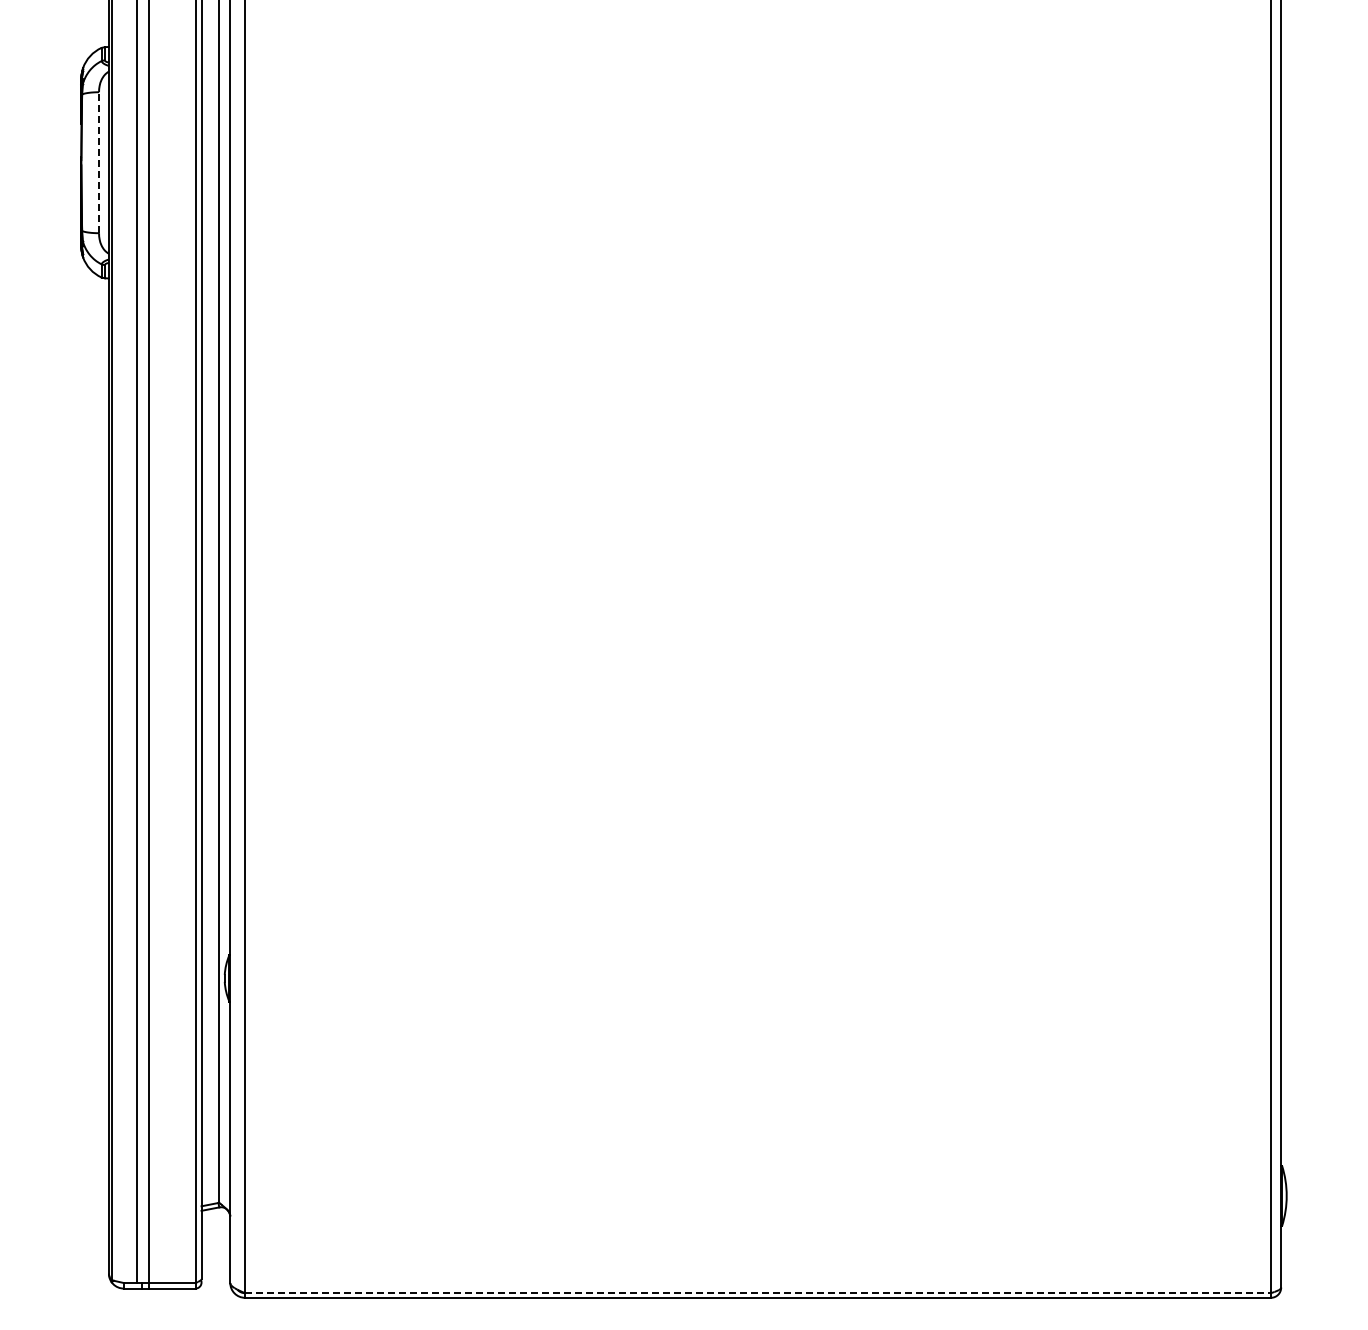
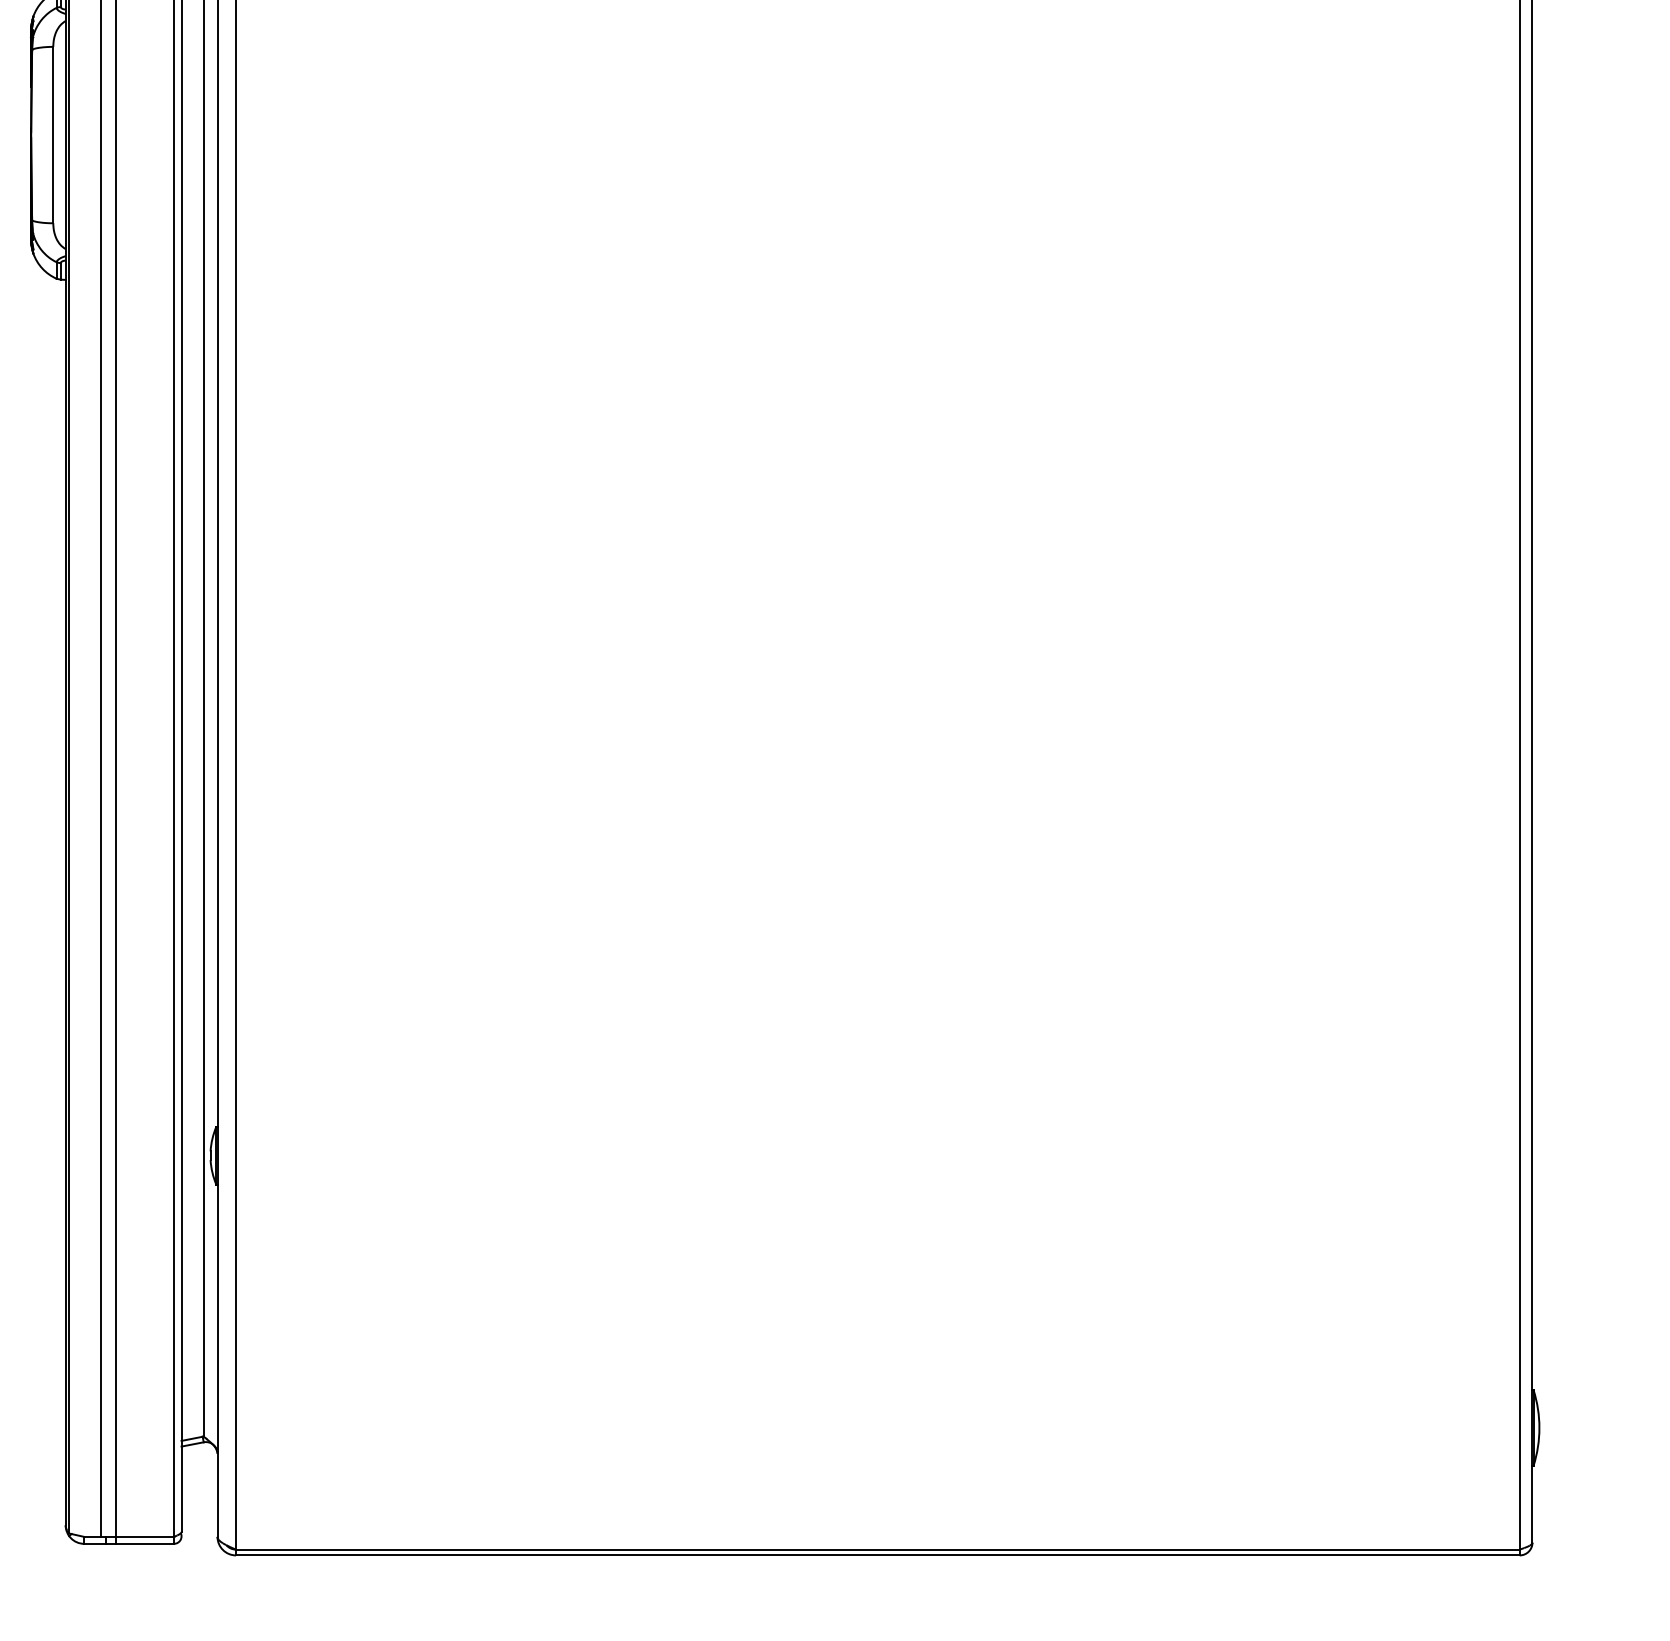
line: (99, 162) -> (53, 134), dashed -> solid
line: (758, 1293) -> (878, 1550), dashed -> solid

